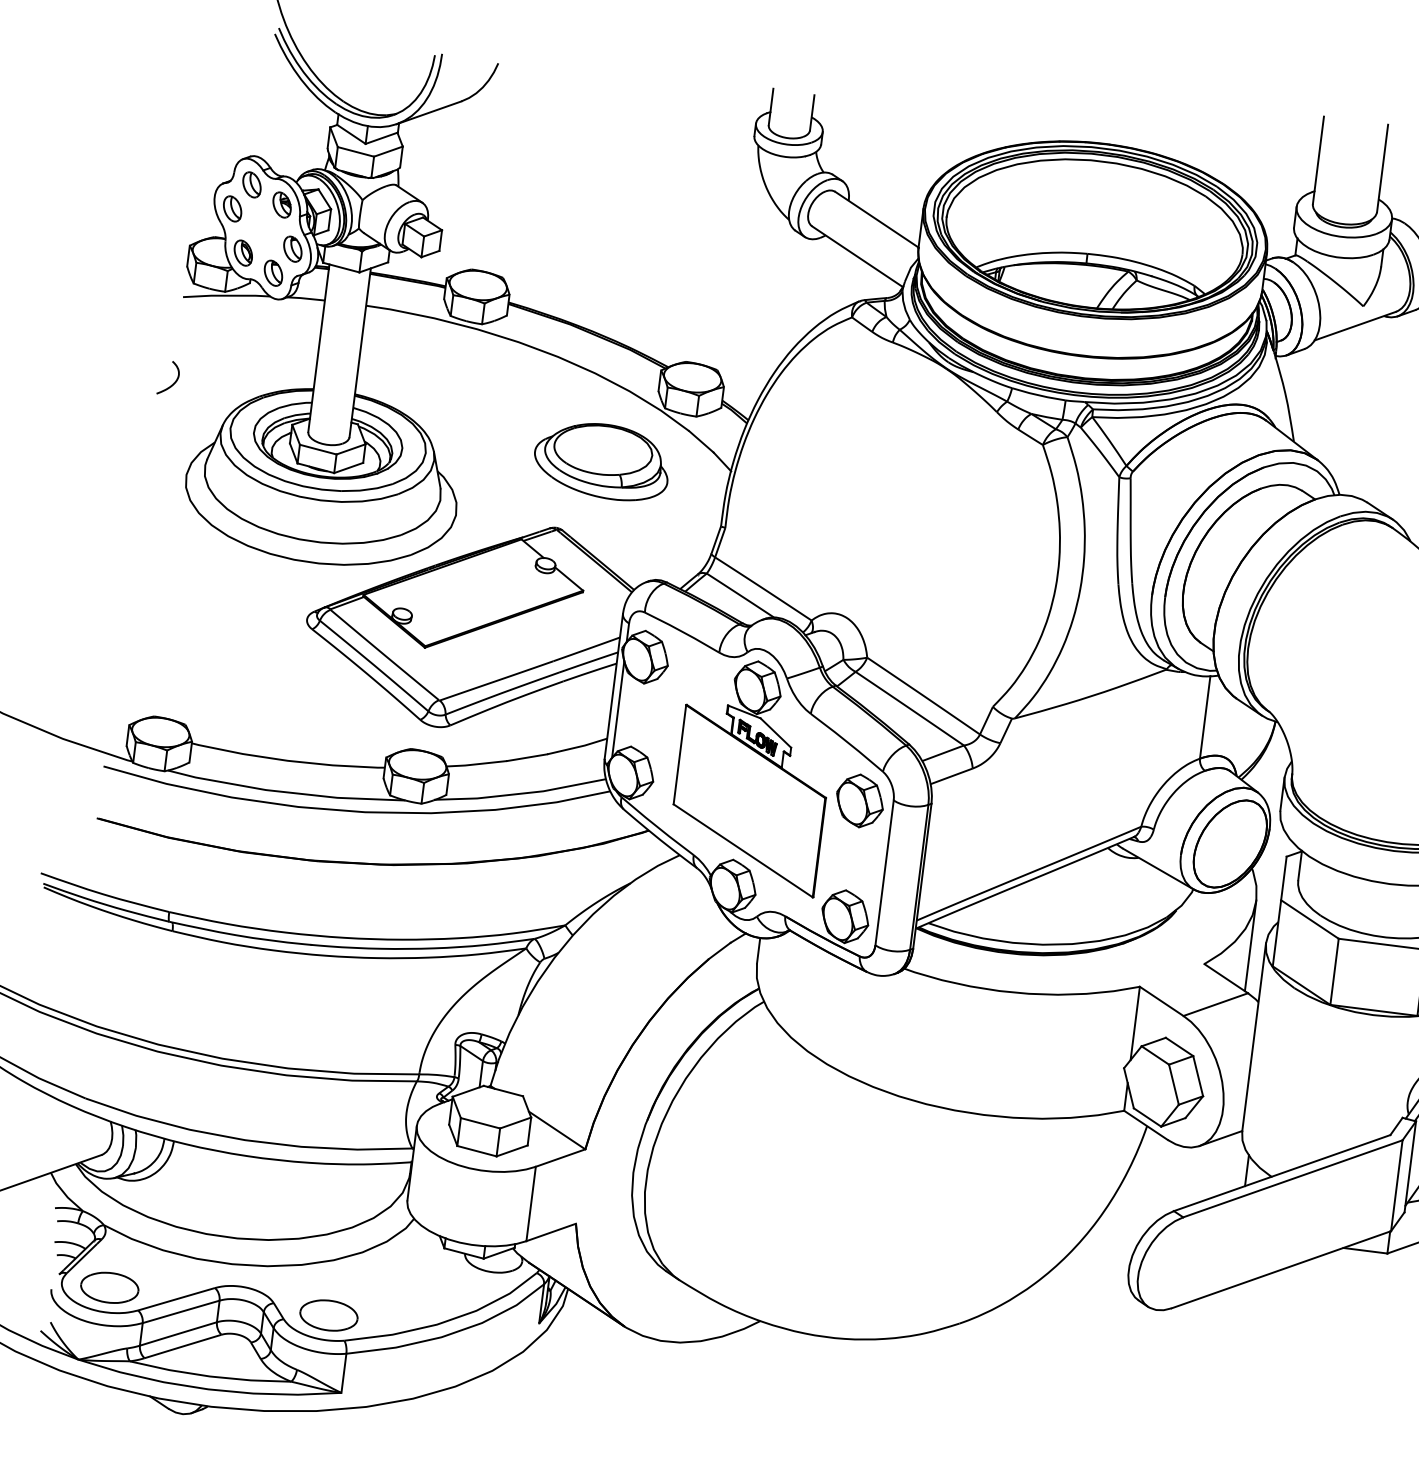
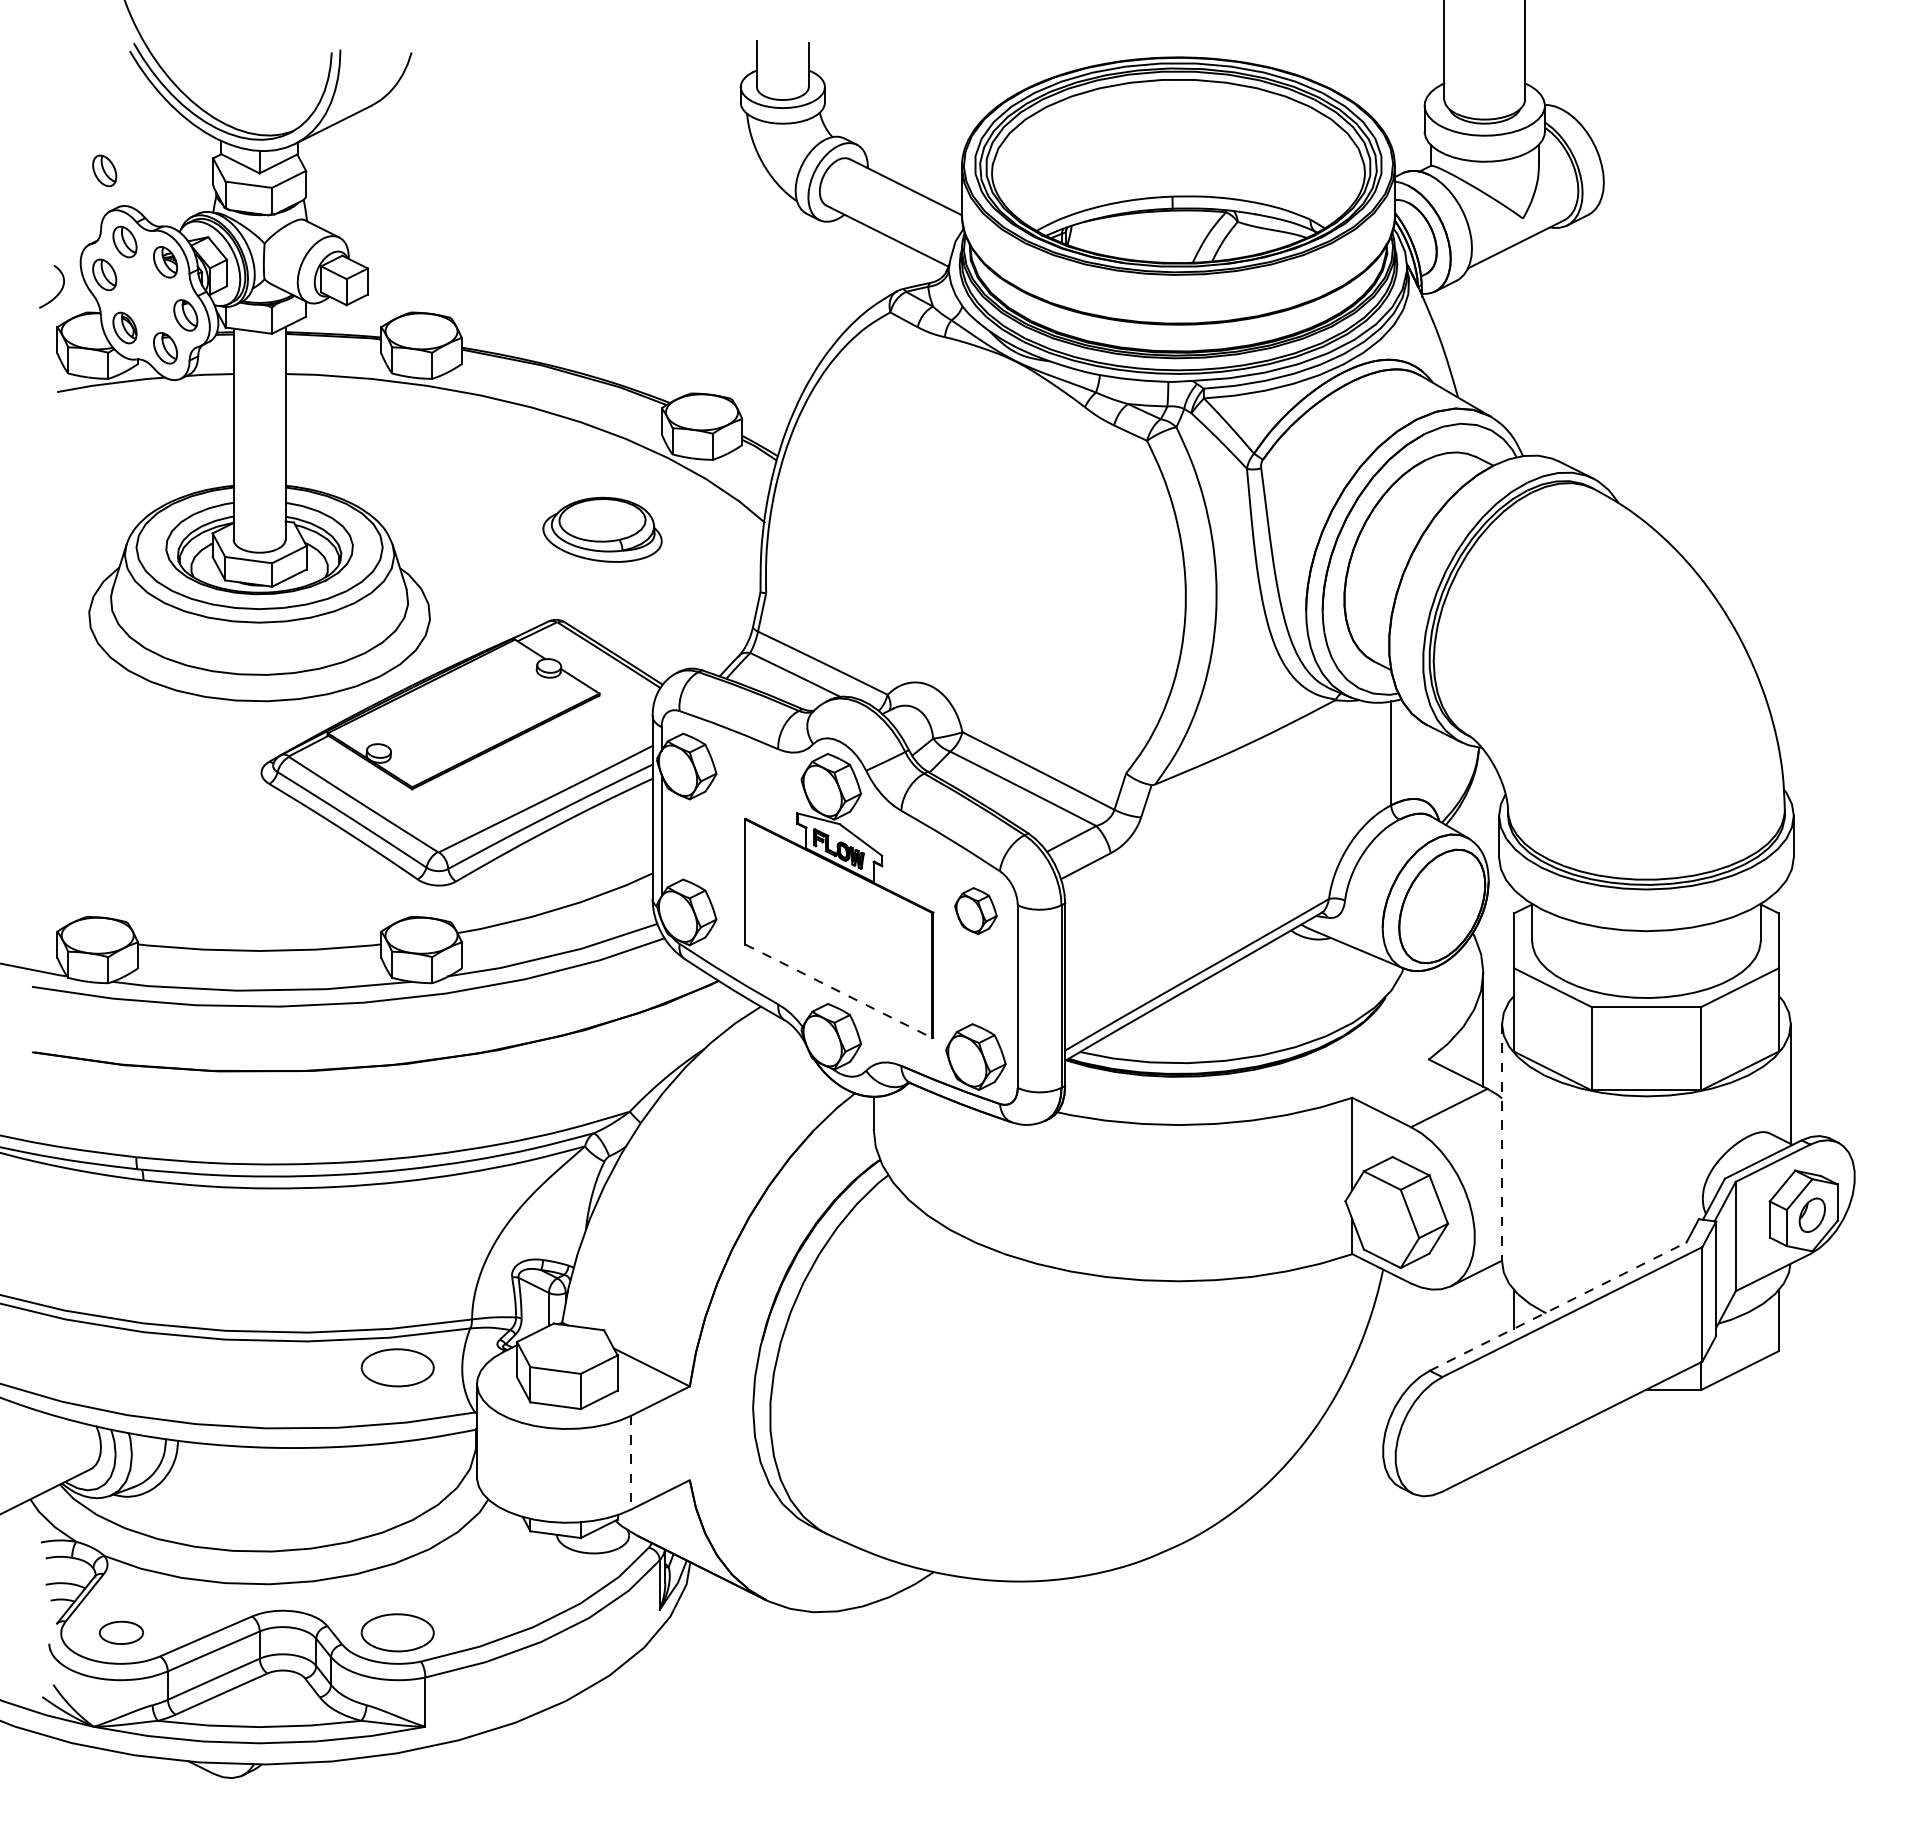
part: (242, 126) -> (104, 170), added
curve: (173, 383) -> (58, 292), moved
part: (601, 460) -> (602, 529), size x0.7
part: (859, 800) -> (975, 910), size x0.7
line: (742, 850) -> (838, 991), solid -> dashed
line: (1254, 1037) -> (1502, 1142), solid -> dashed
part: (355, 1105) -> (397, 1367), added
line: (1282, 1172) -> (1558, 1306), solid -> dashed
line: (531, 1203) -> (631, 1462), solid -> dashed
part: (109, 1287) -> (121, 1632), size x0.6

